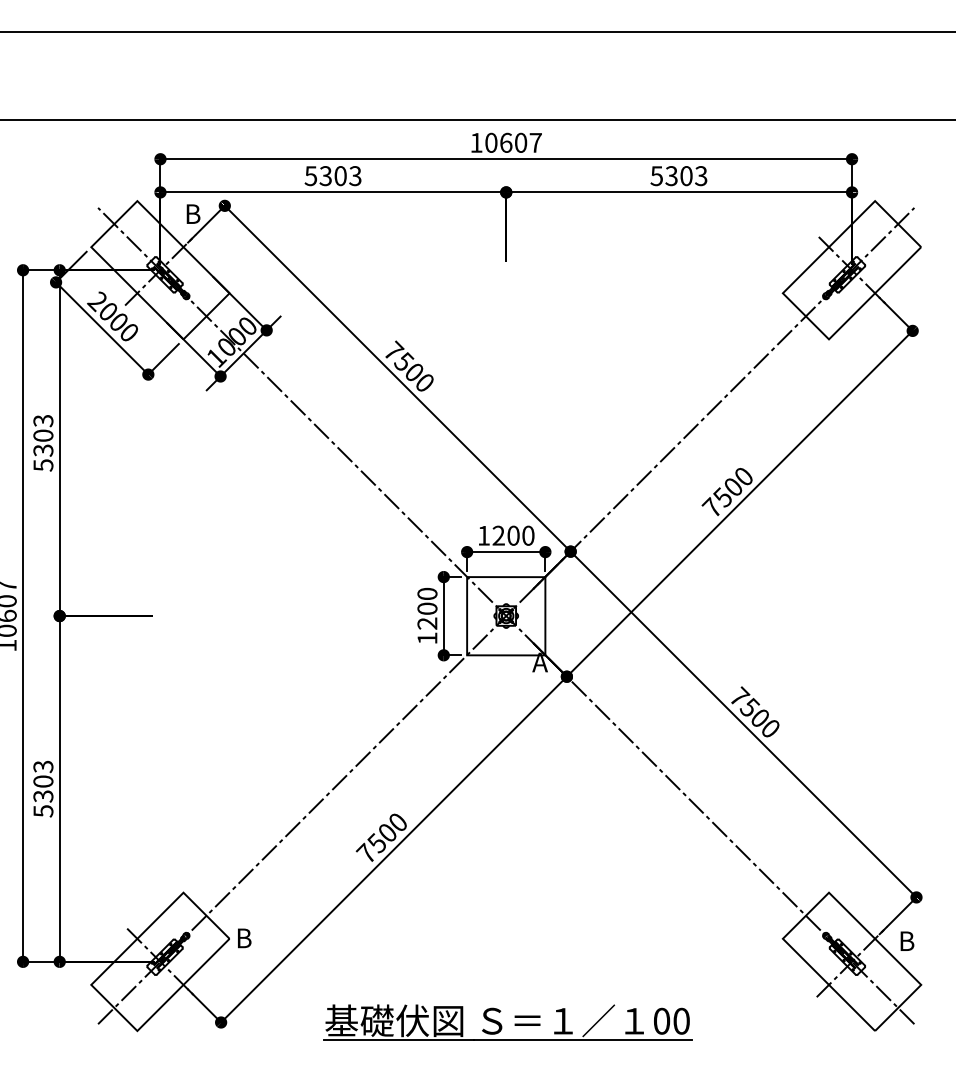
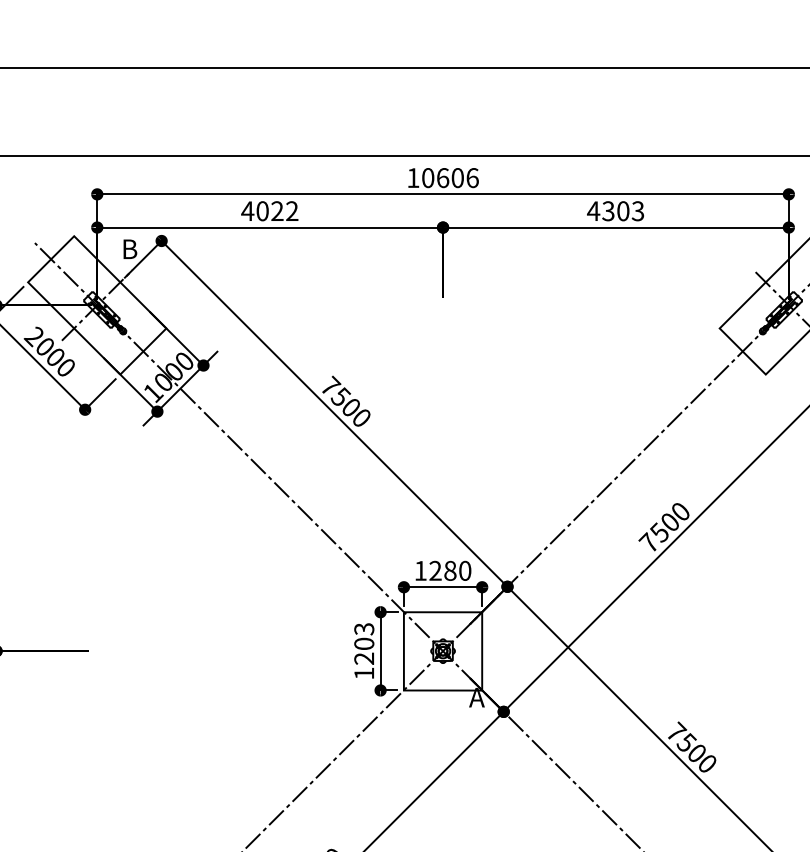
text: (535, 142) -> (472, 177), 10607 -> 10606
text: (332, 176) -> (269, 211), 5303 -> 4022
text: (656, 176) -> (593, 211), 5303 -> 4303
text: (513, 535) -> (450, 570), 1200 -> 1280
text: (427, 593) -> (364, 628), 1200 -> 1203

